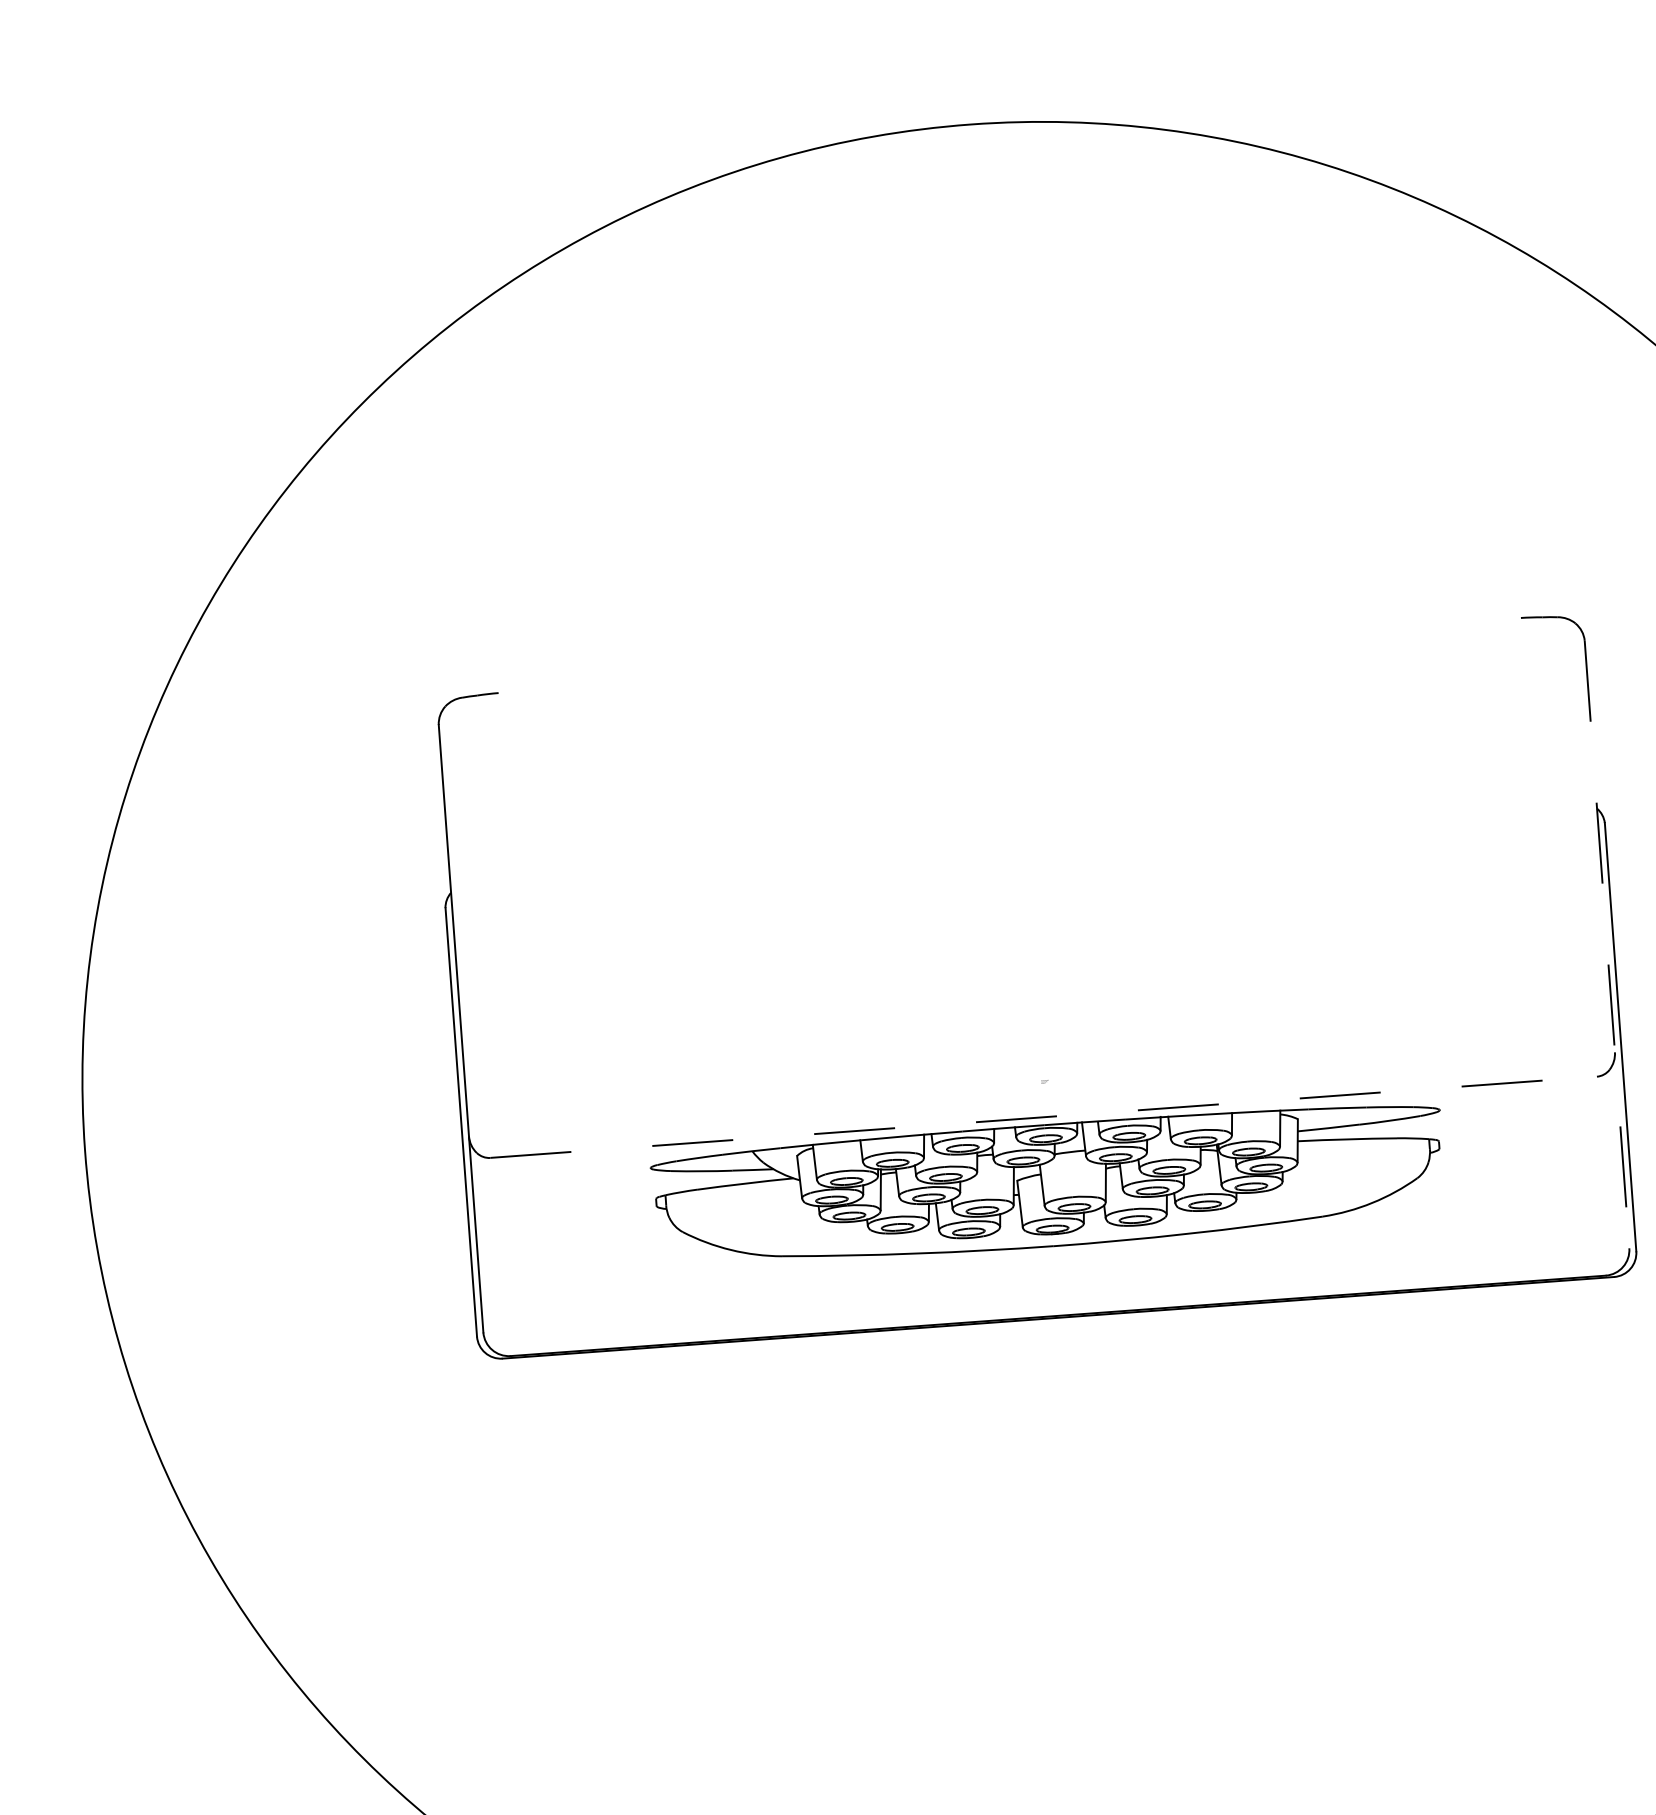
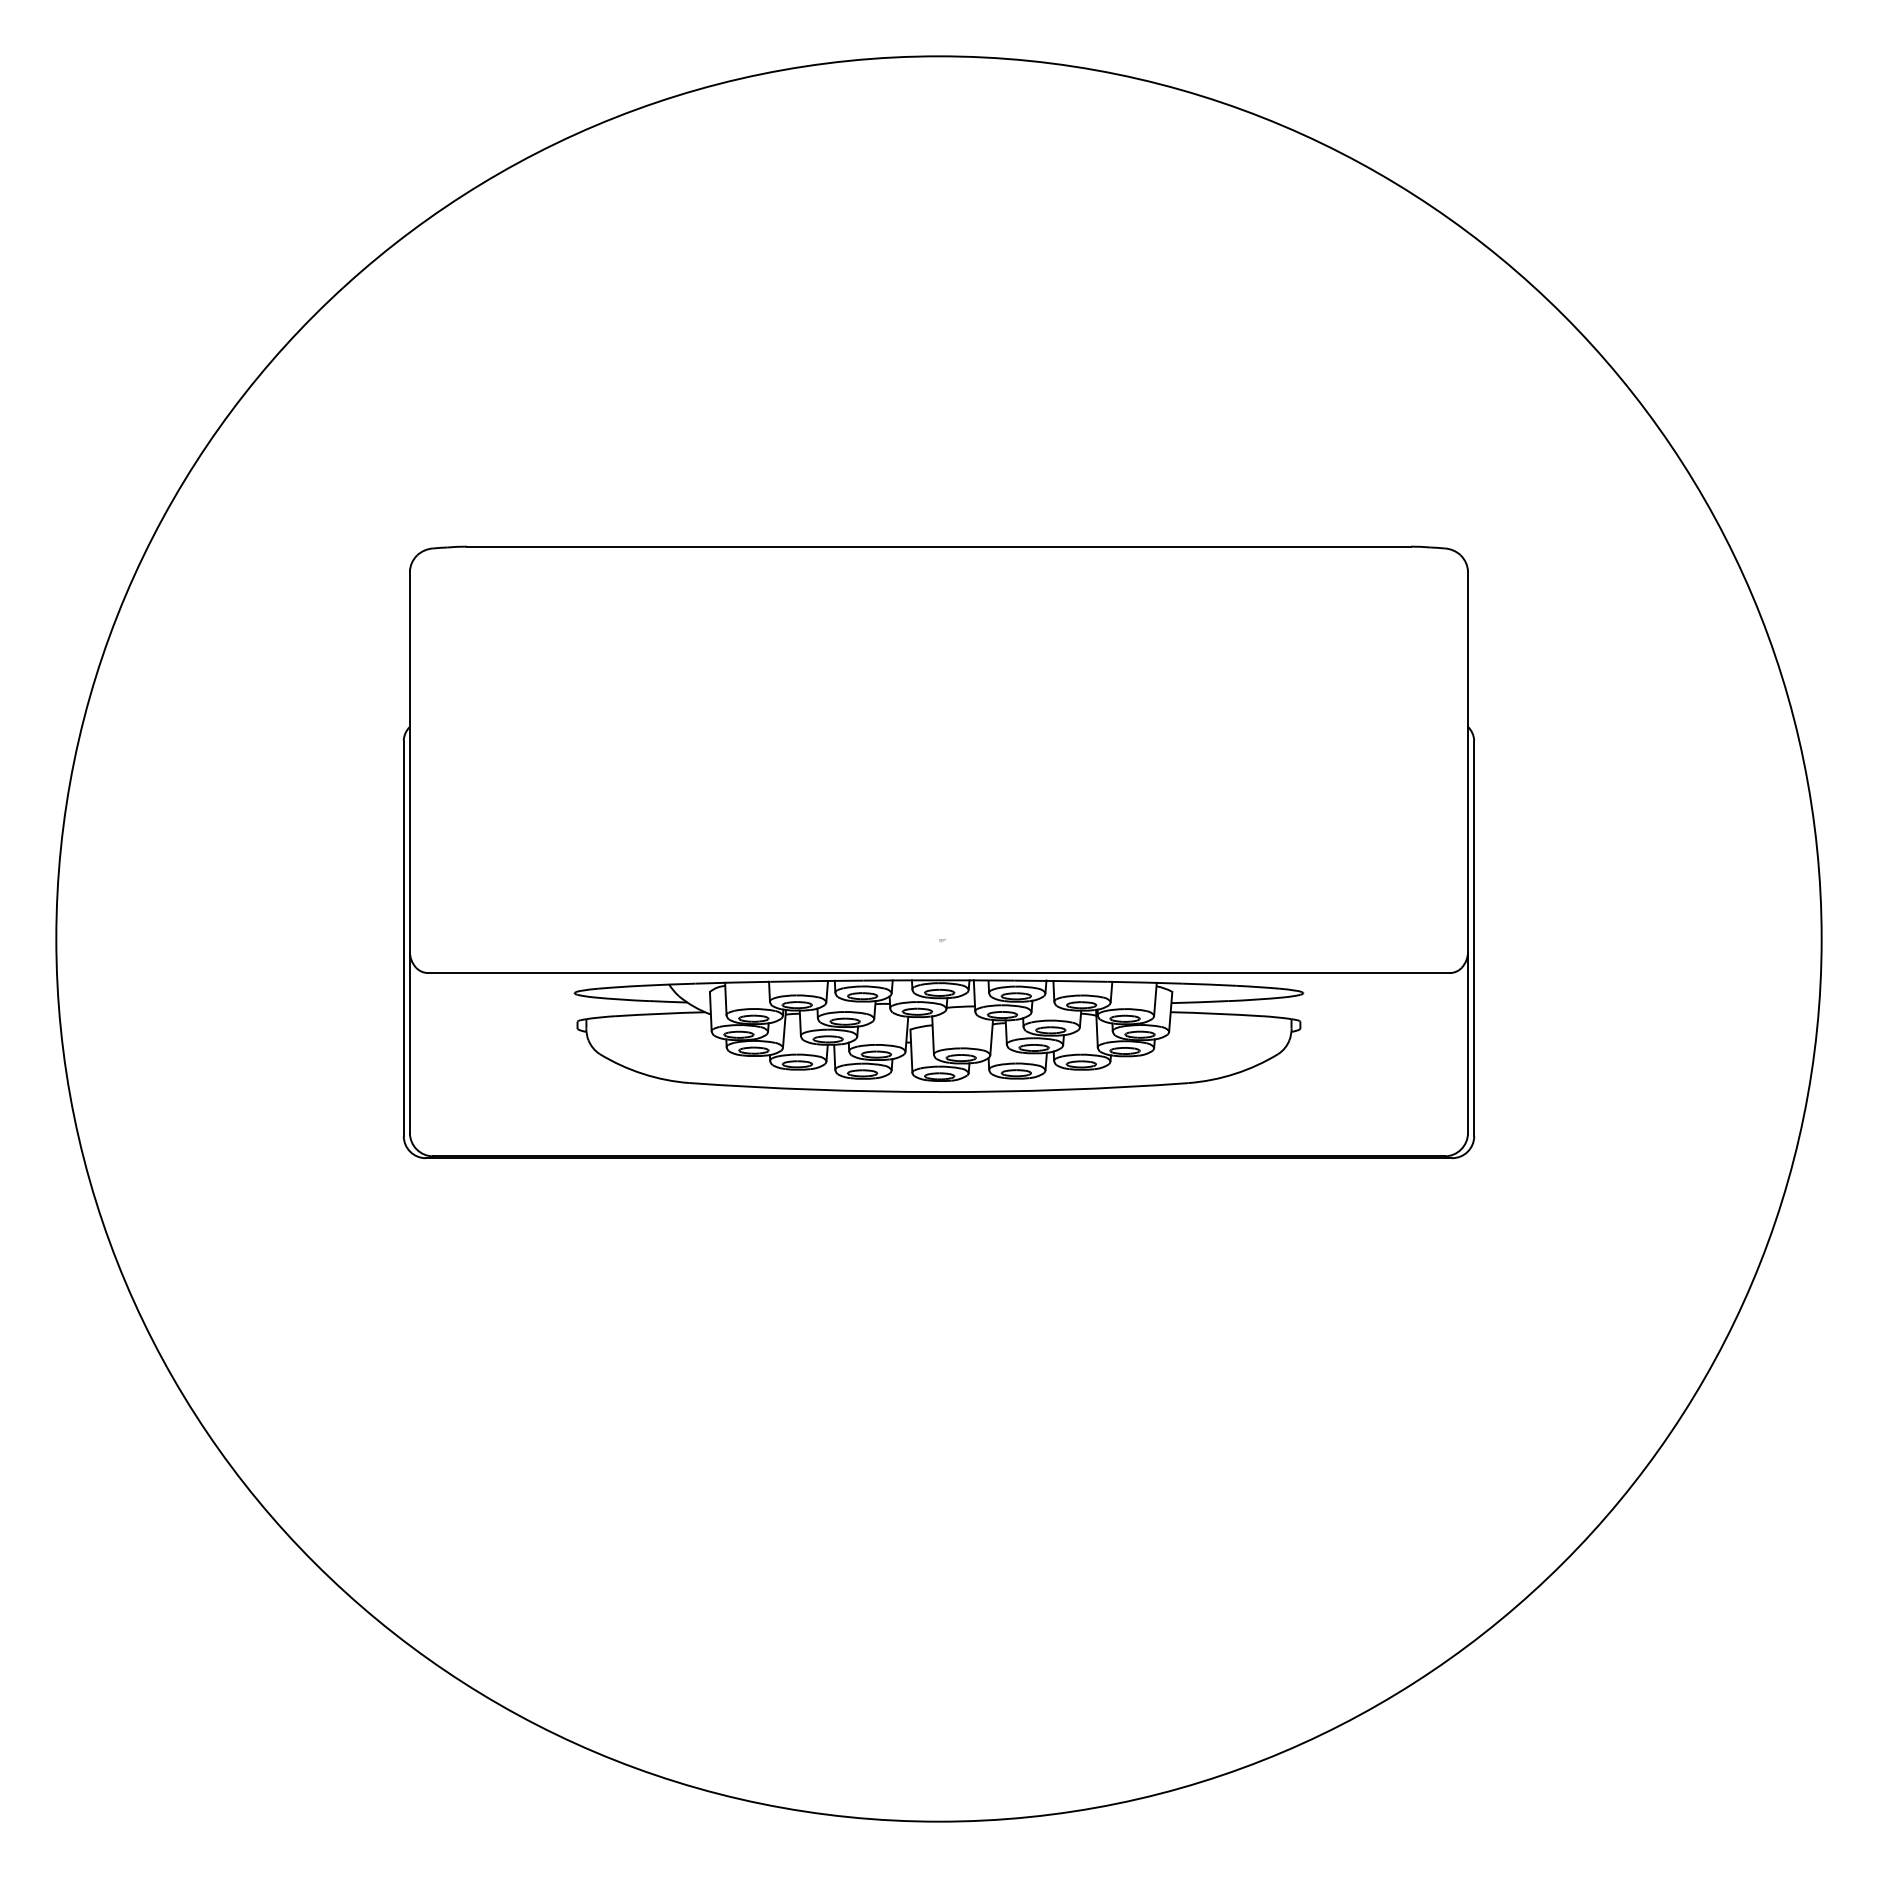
line: (1009, 655) -> (938, 546), added
line: (1607, 944) -> (1468, 852), dashed -> solid
line: (1043, 1117) -> (938, 973), dashed -> solid

